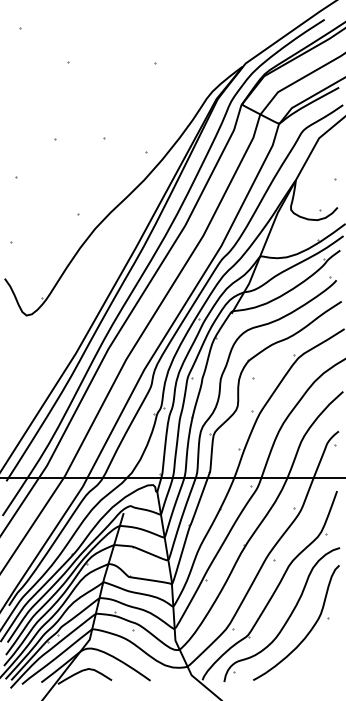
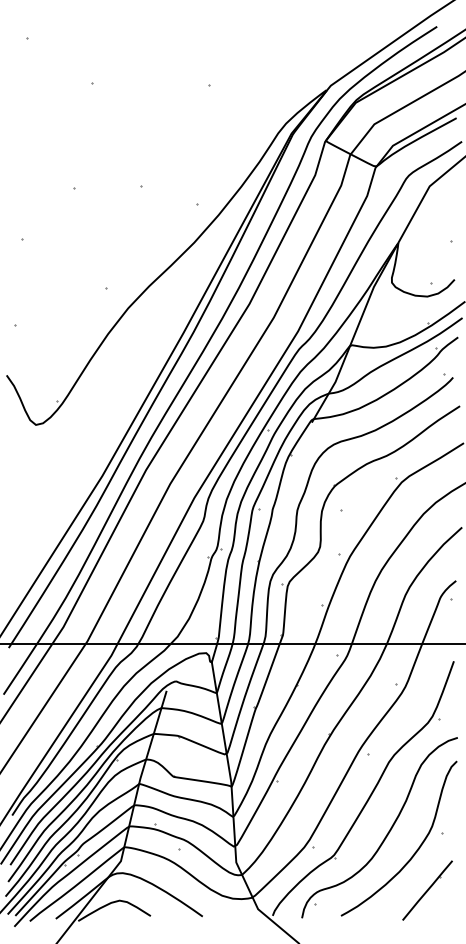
line: (317, 661) -> (427, 890), added

